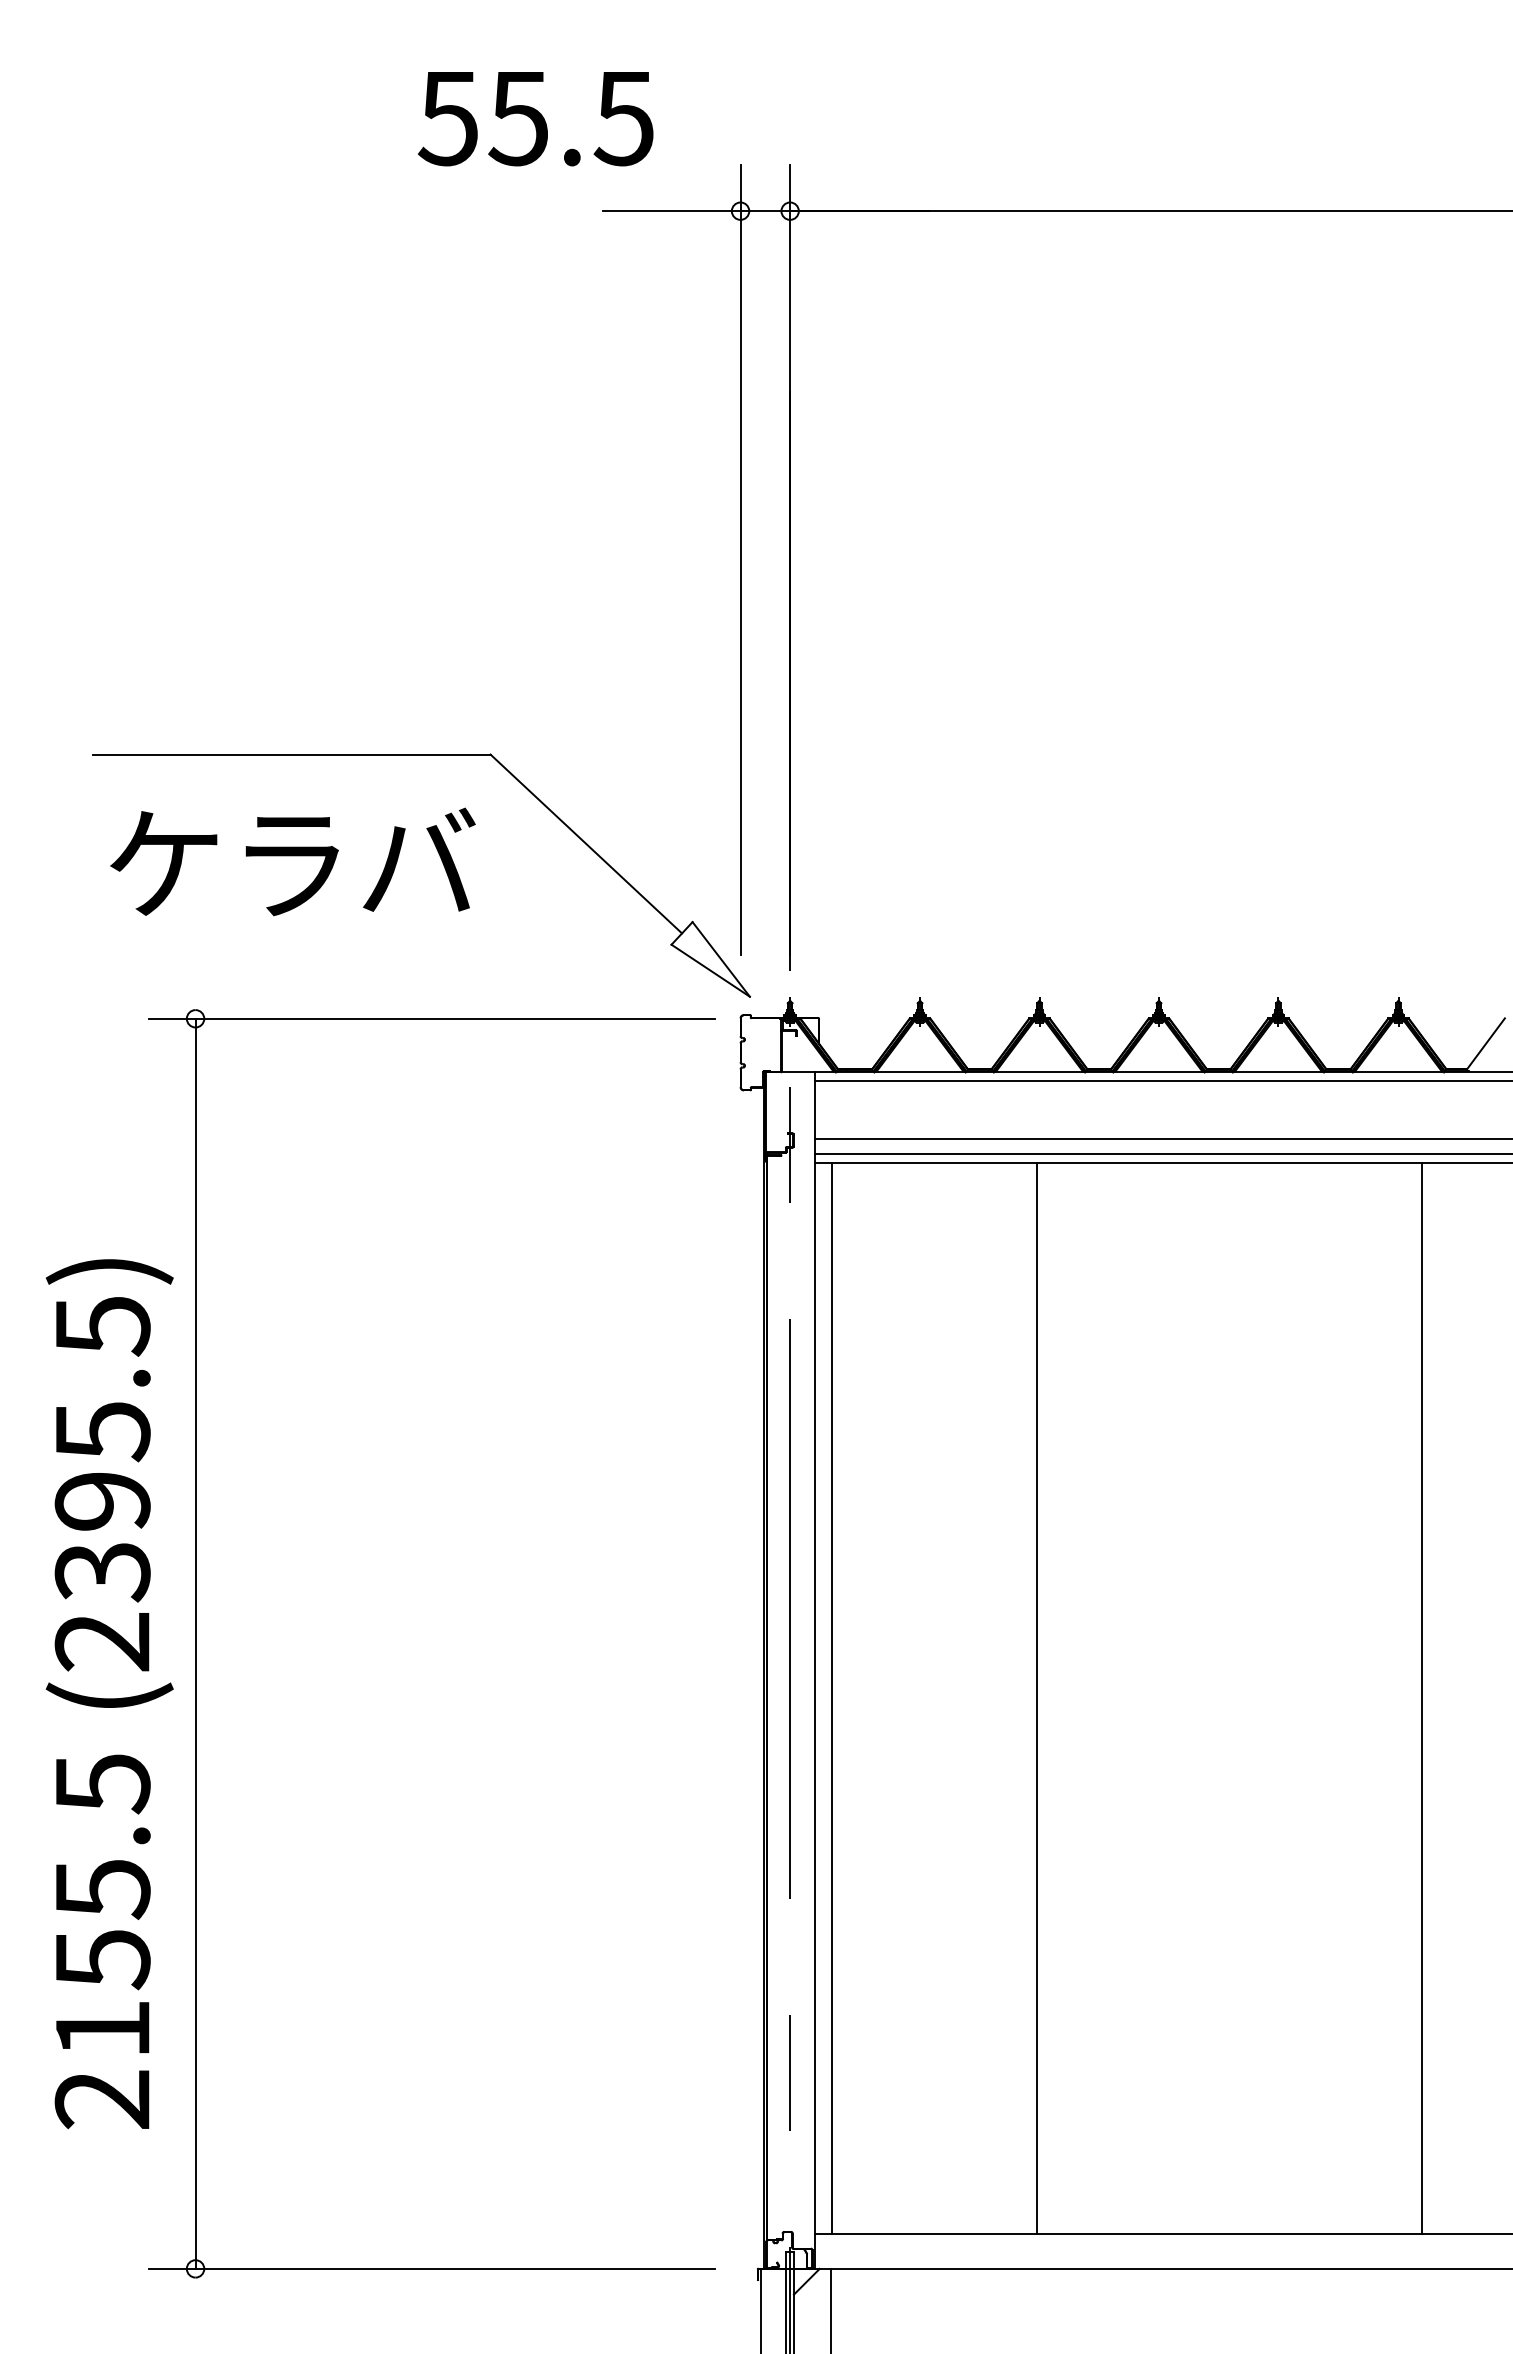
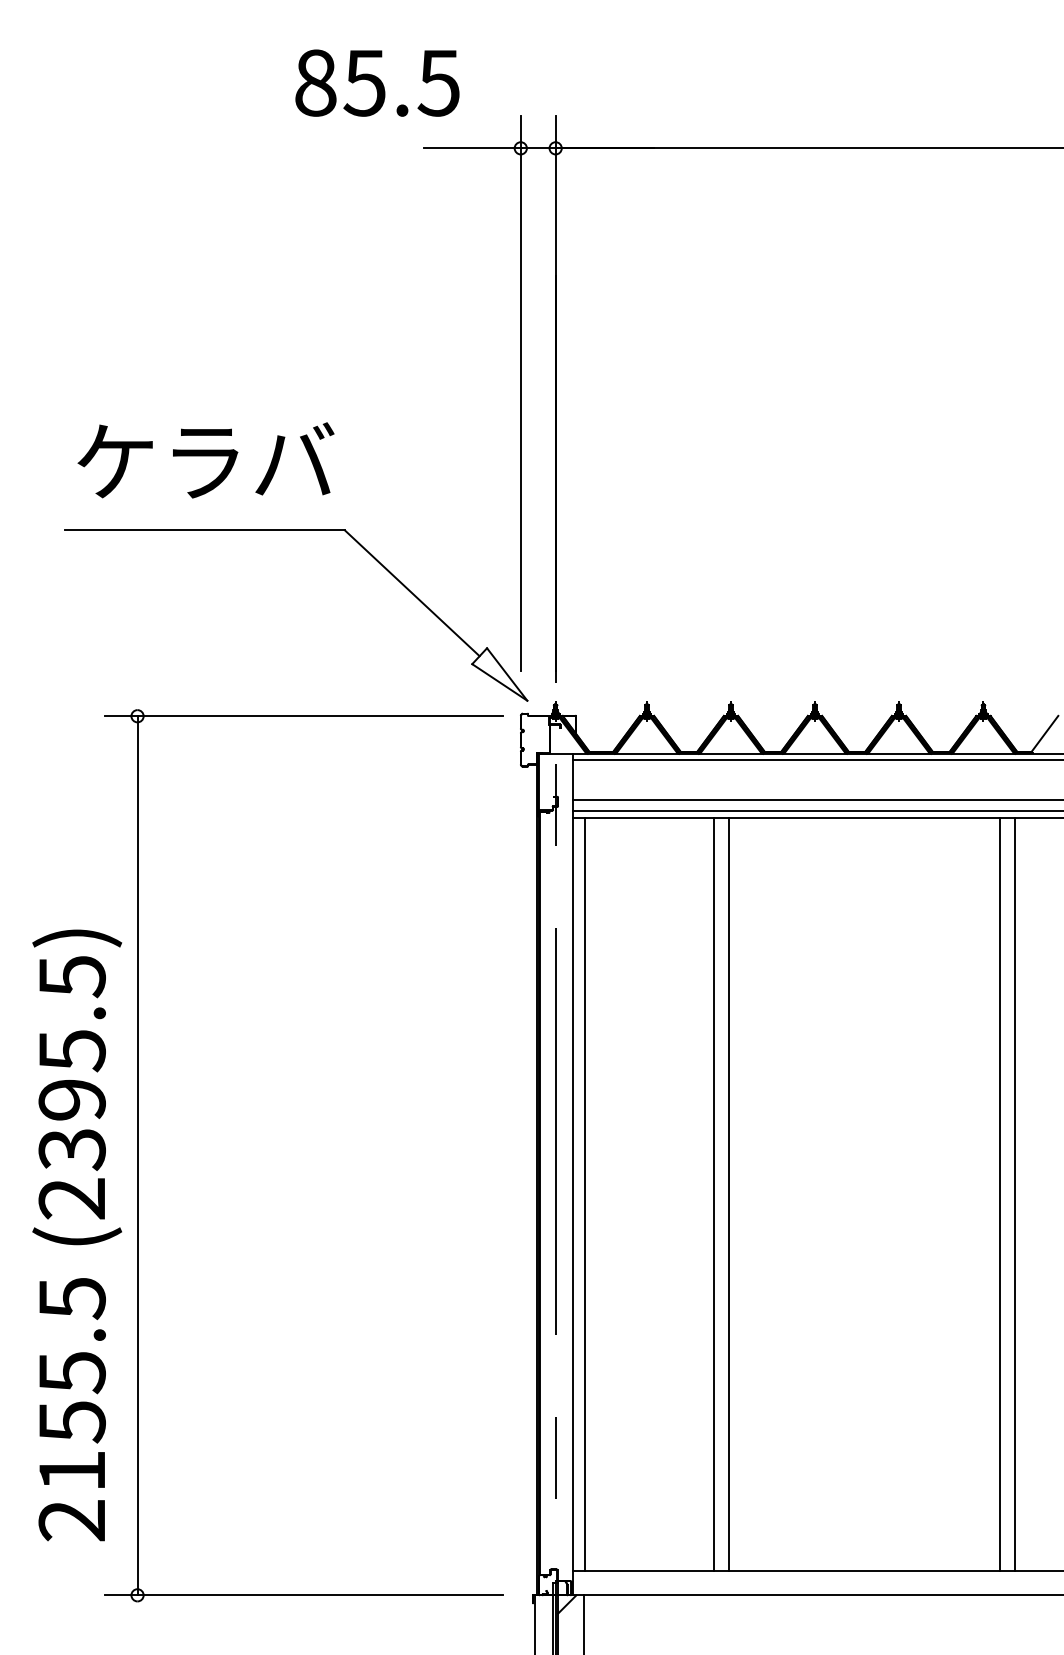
text: (447, 118) -> (314, 83), 55.5 -> 85.5
text: (292, 861) -> (205, 460), moved
text: (109, 1694) -> (77, 1235), moved
line: (1015, 1698) -> (714, 1194), added
line: (1443, 1698) -> (1015, 1194), added

